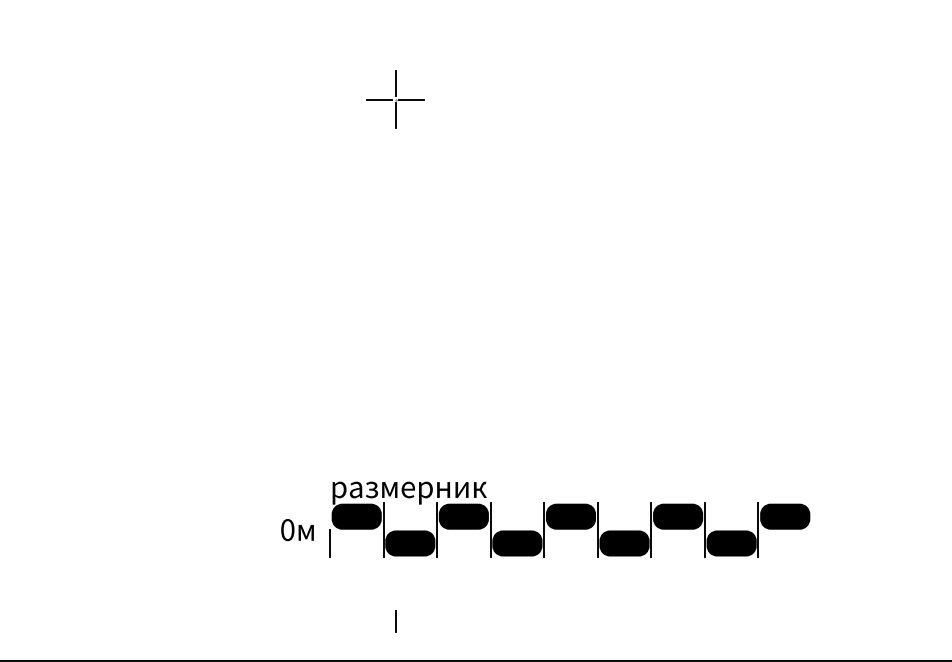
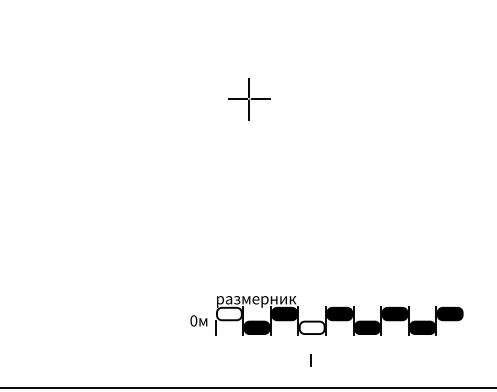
part: (395, 98) -> (249, 98), size x1.4
fill: (355, 515) -> (228, 313), removed
fill: (516, 542) -> (311, 327), removed
line: (393, 622) -> (310, 360), moved

